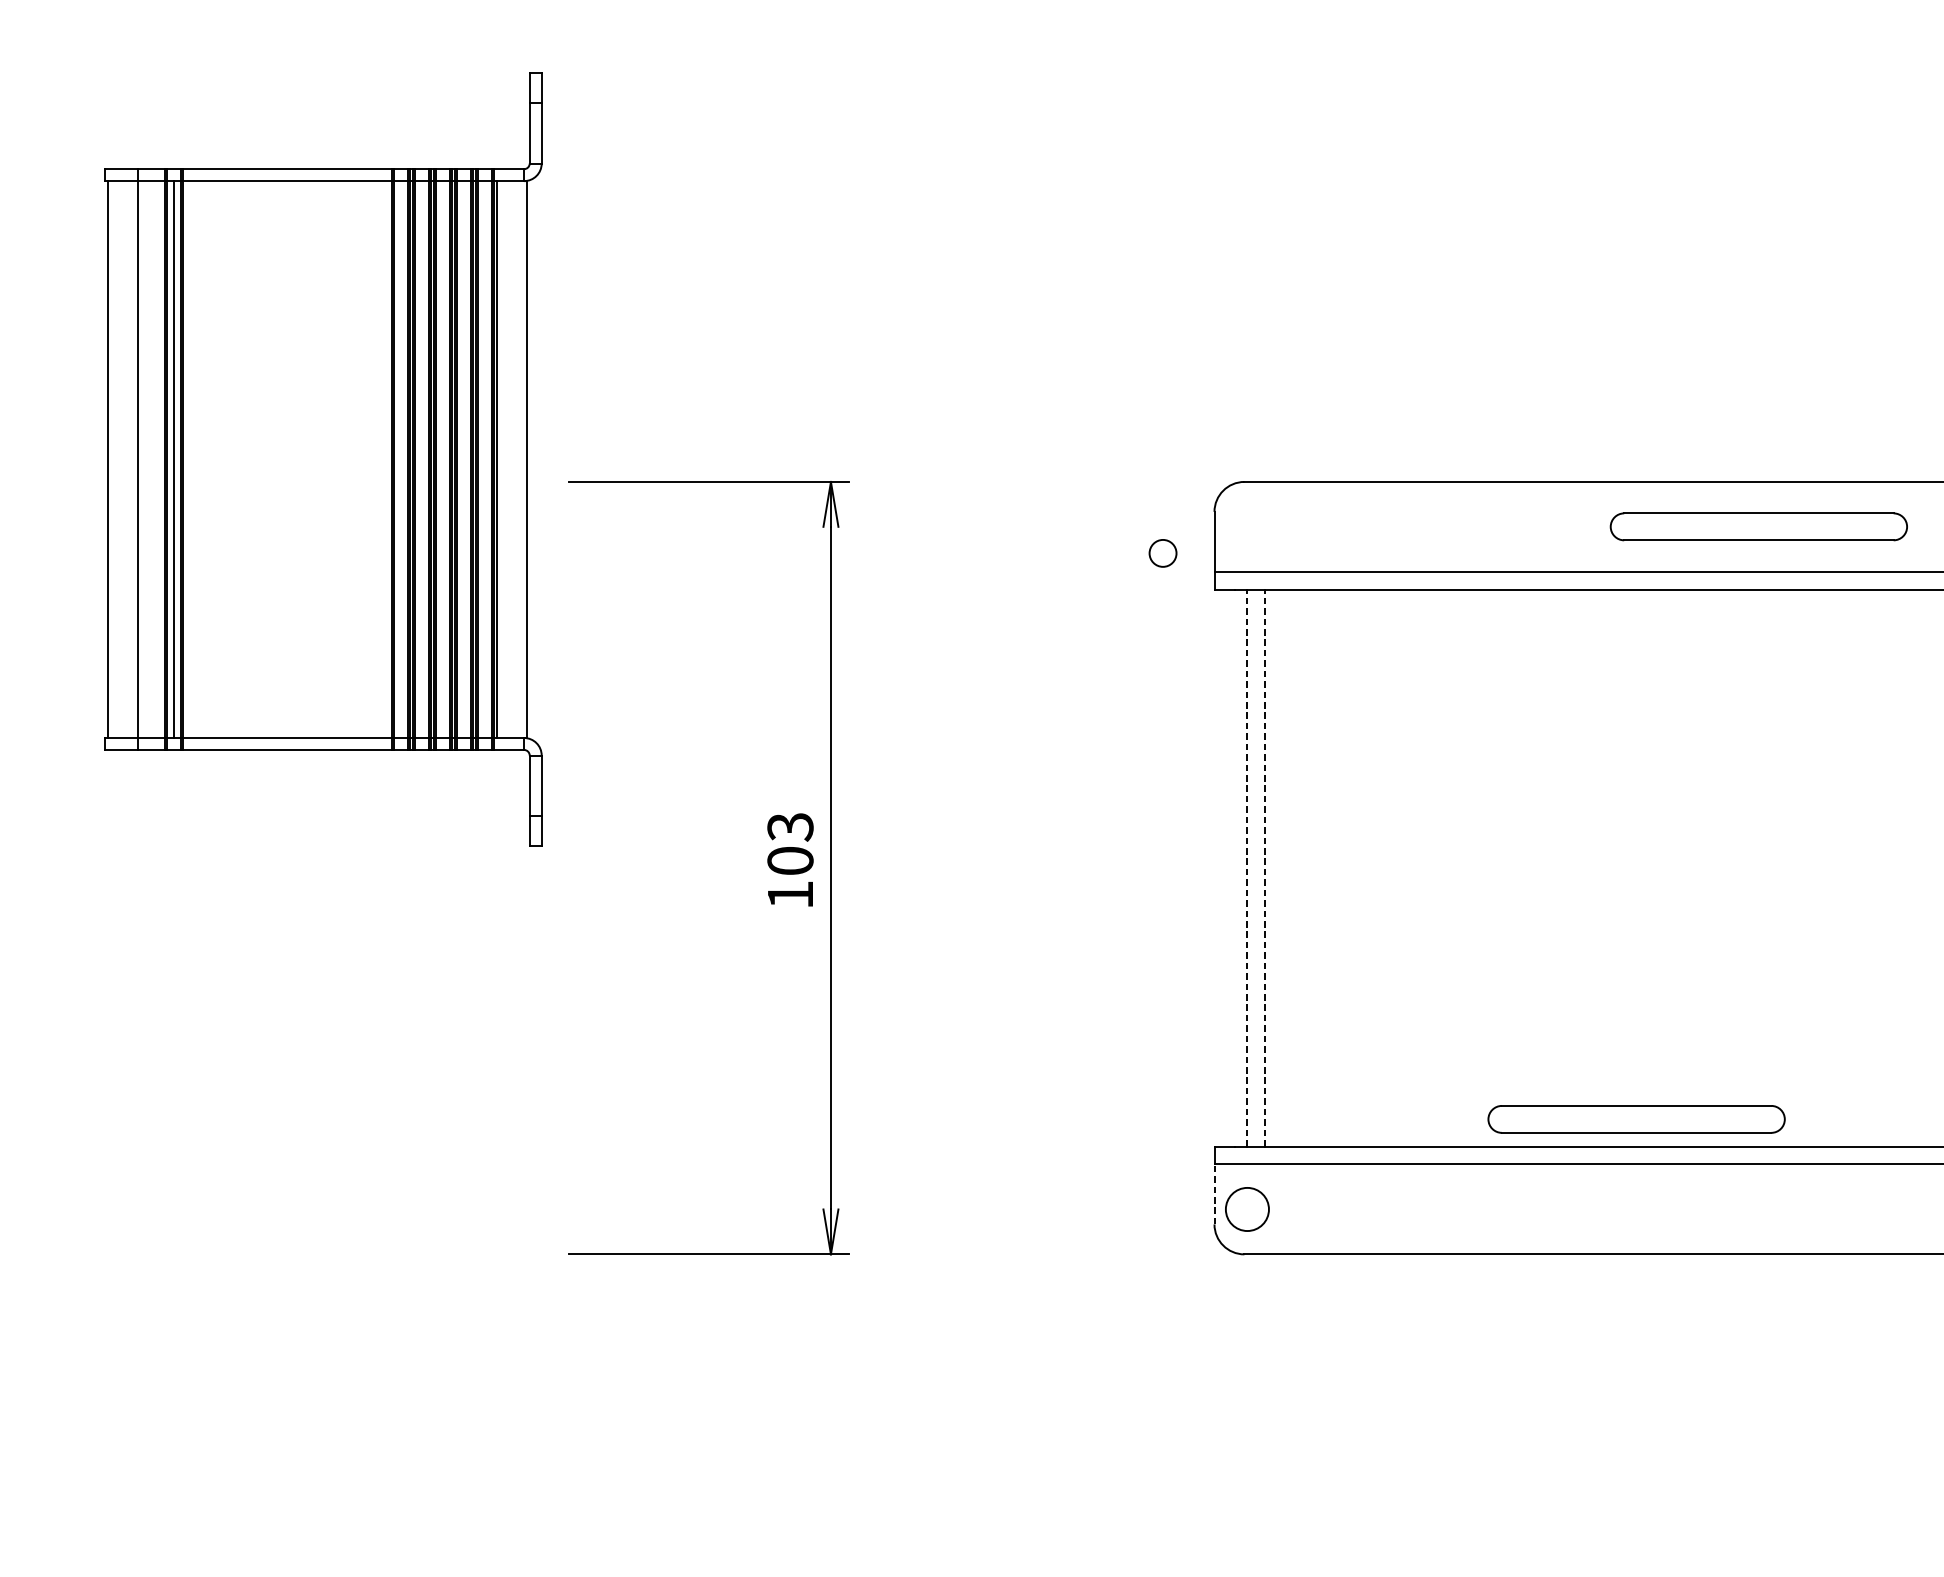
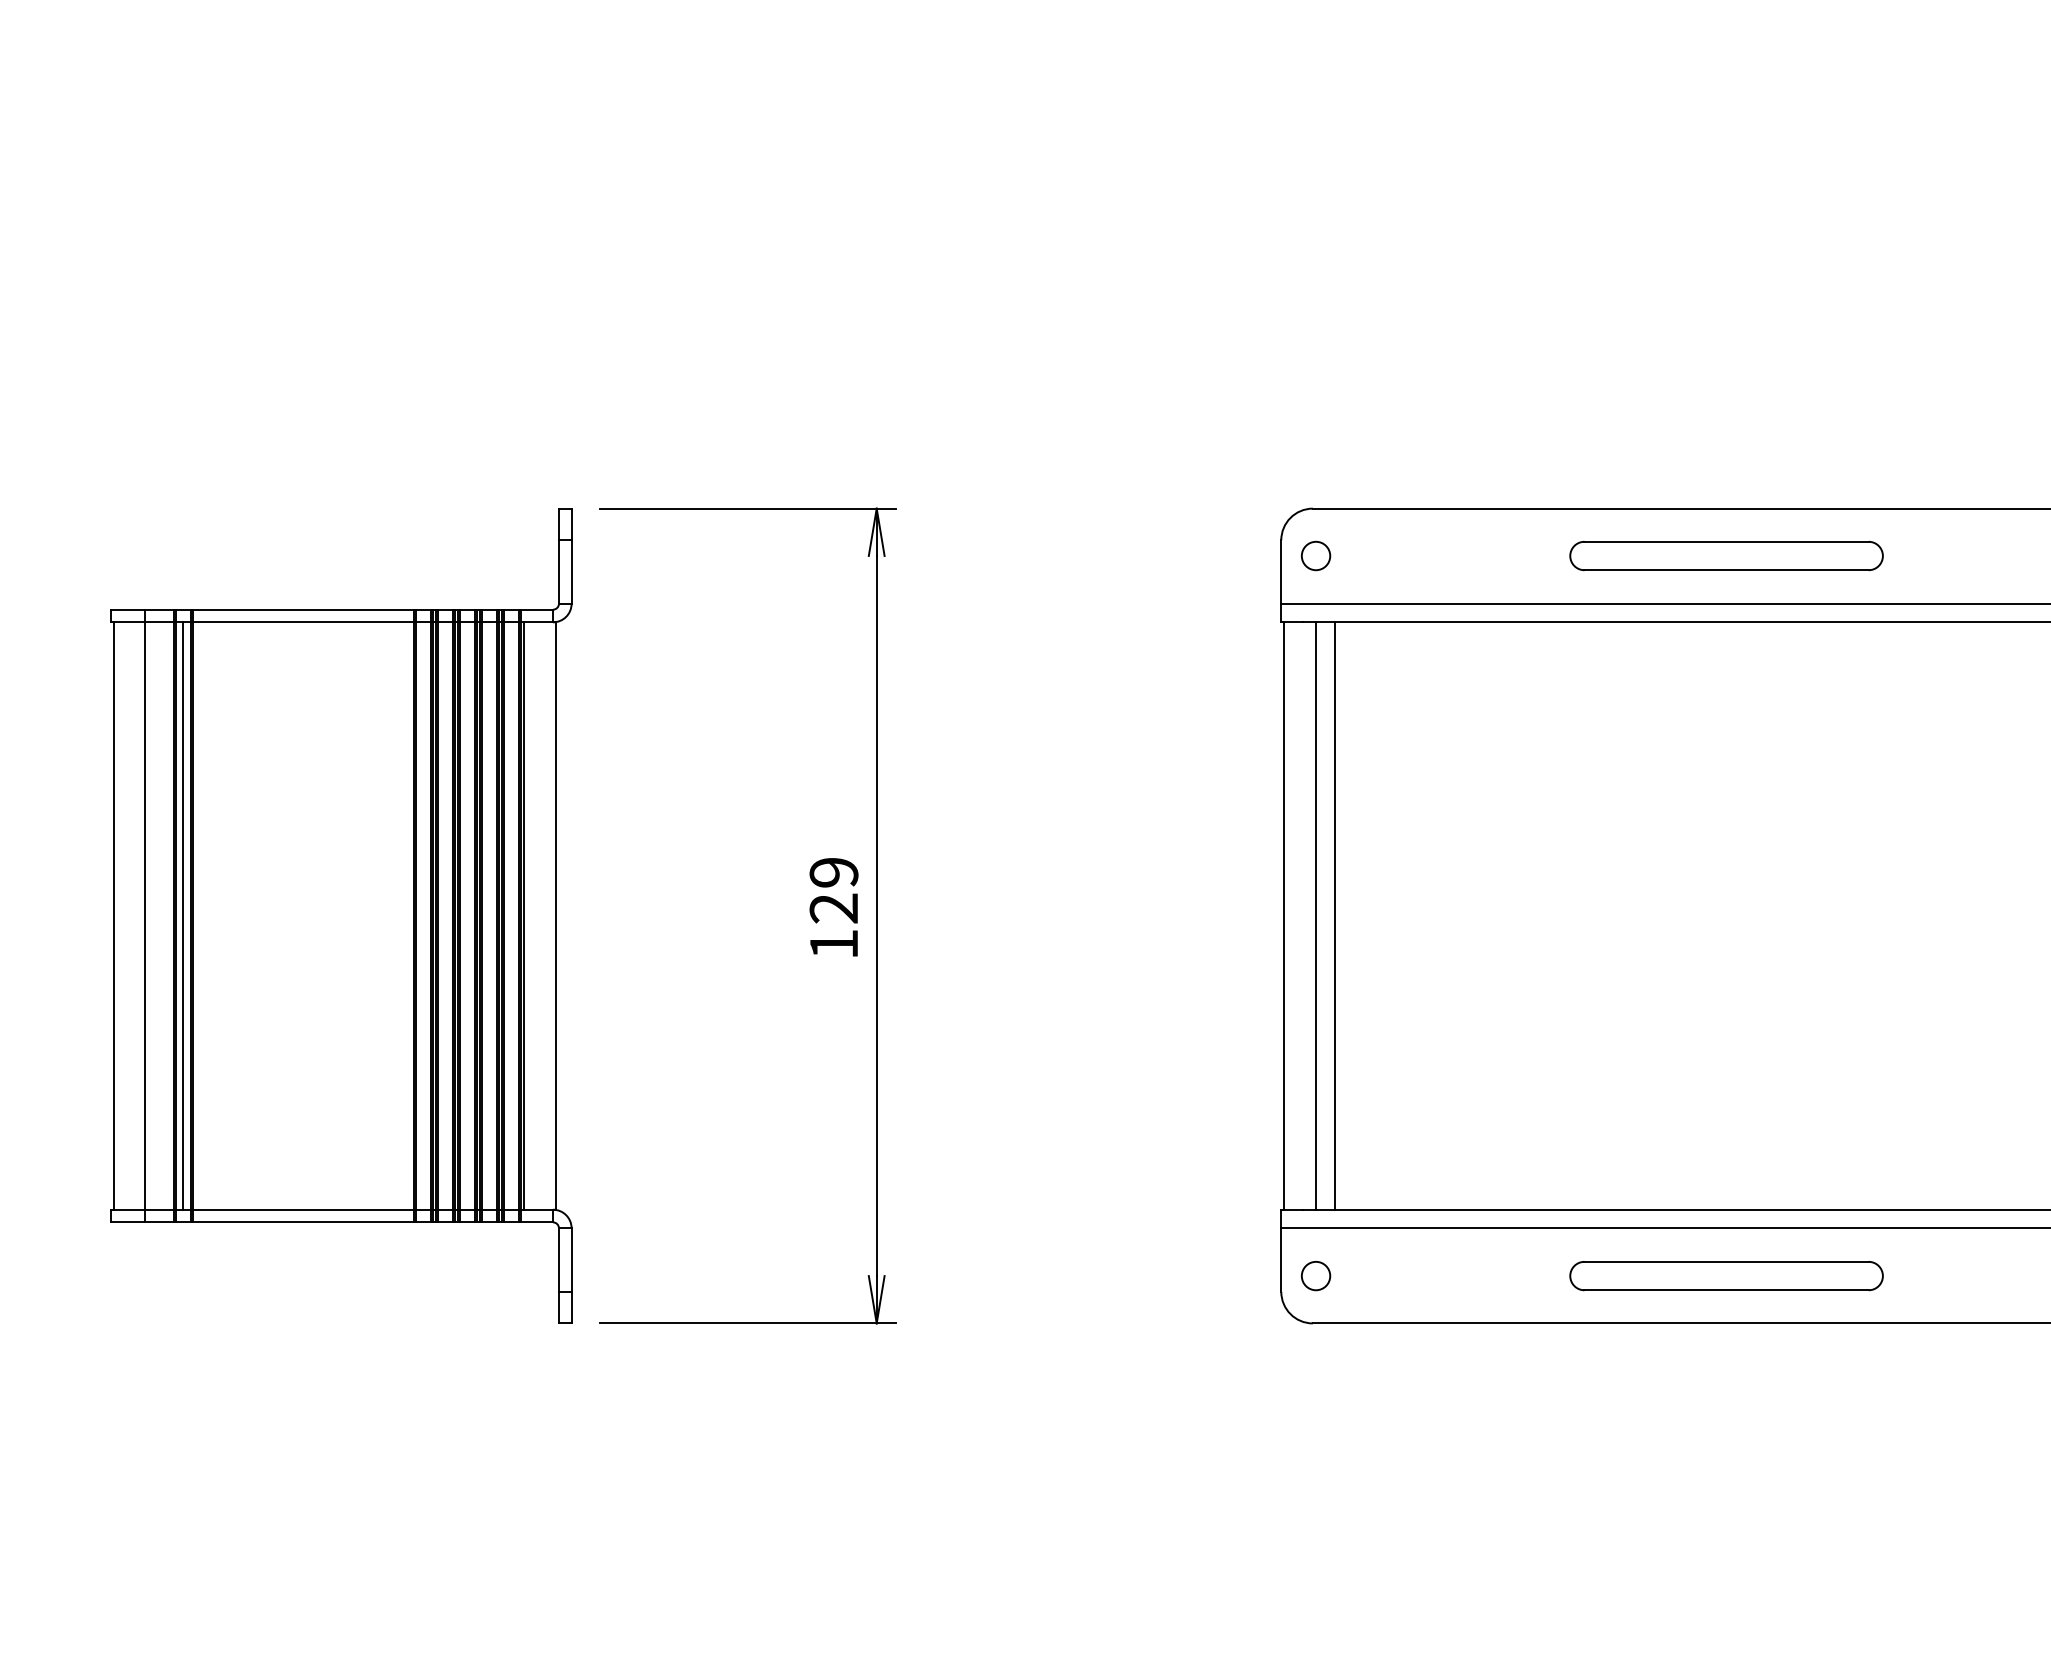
part: (323, 459) -> (341, 915), moved
part: (1758, 526) -> (1726, 555), moved
circle: (1163, 552) -> (1316, 555), moved
text: (789, 843) -> (833, 890), 103 -> 129
line: (1217, 867) -> (1284, 915), added
line: (1247, 868) -> (1316, 916), dashed -> solid
line: (1264, 868) -> (1334, 916), dashed -> solid
part: (1636, 1119) -> (1726, 1276), moved
line: (1214, 1194) -> (1281, 1260), dashed -> solid
circle: (1246, 1208) -> (1315, 1275), size x0.62

